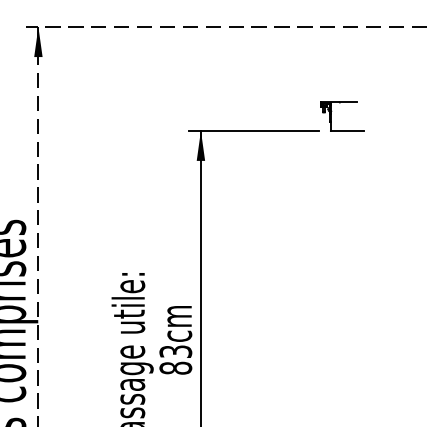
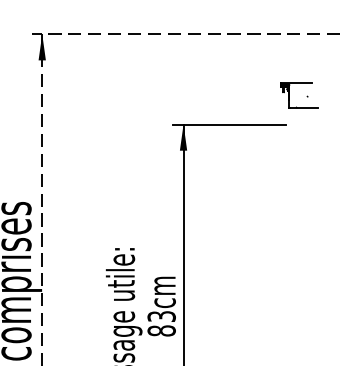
part: (331, 116) -> (290, 95), moved

